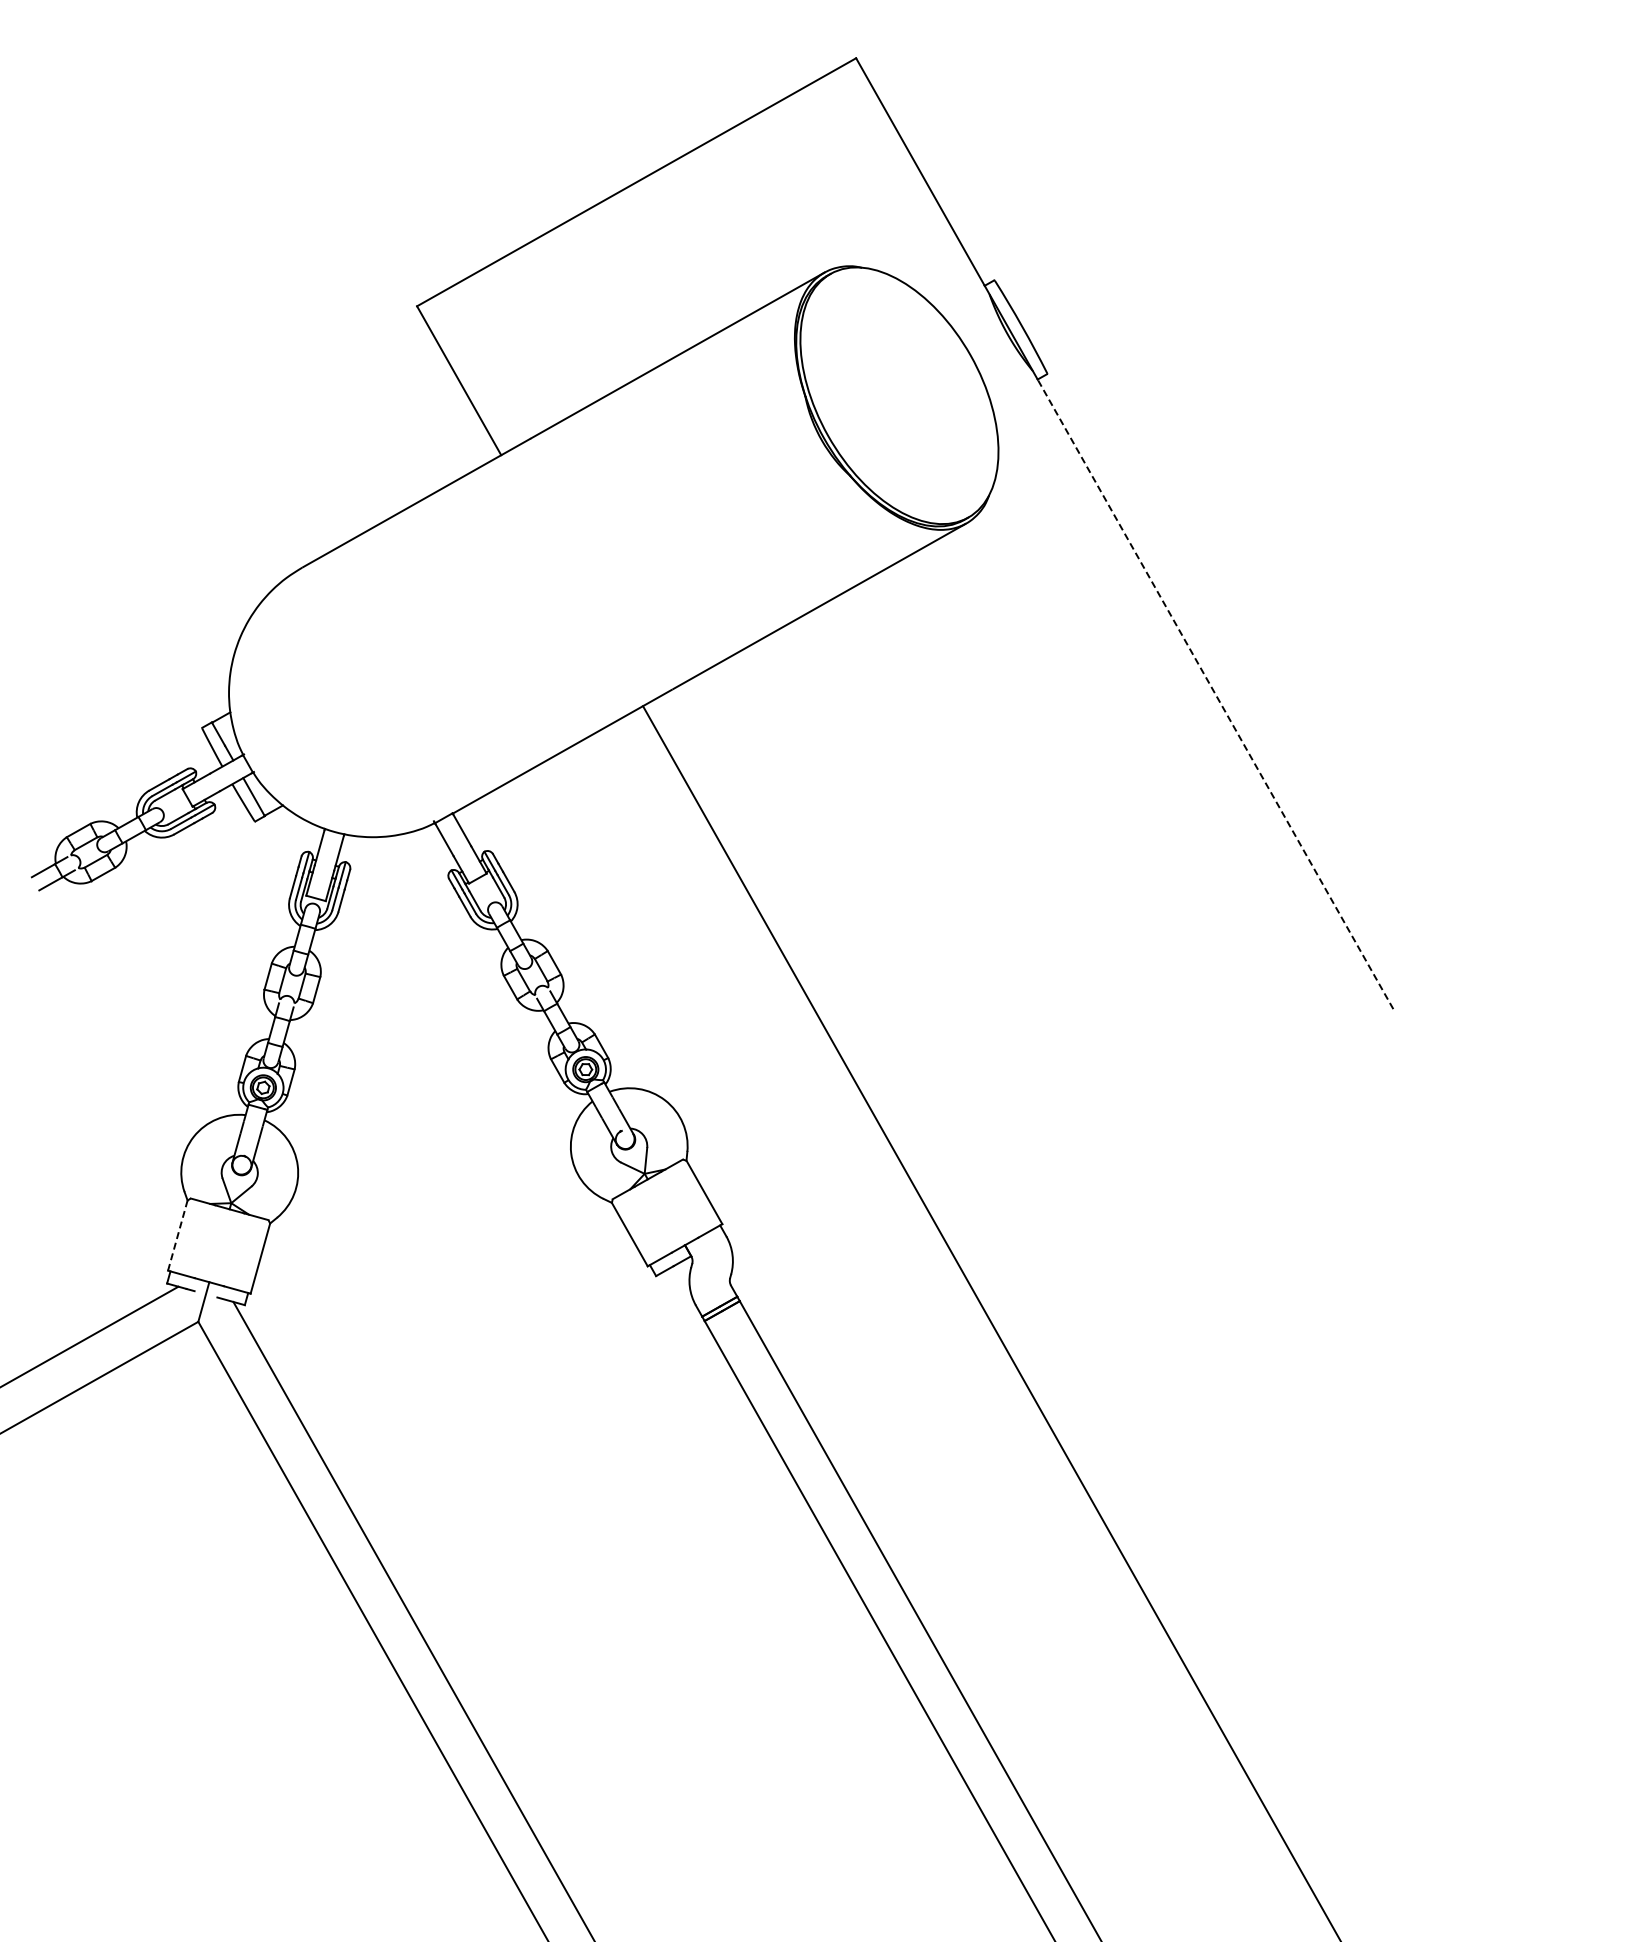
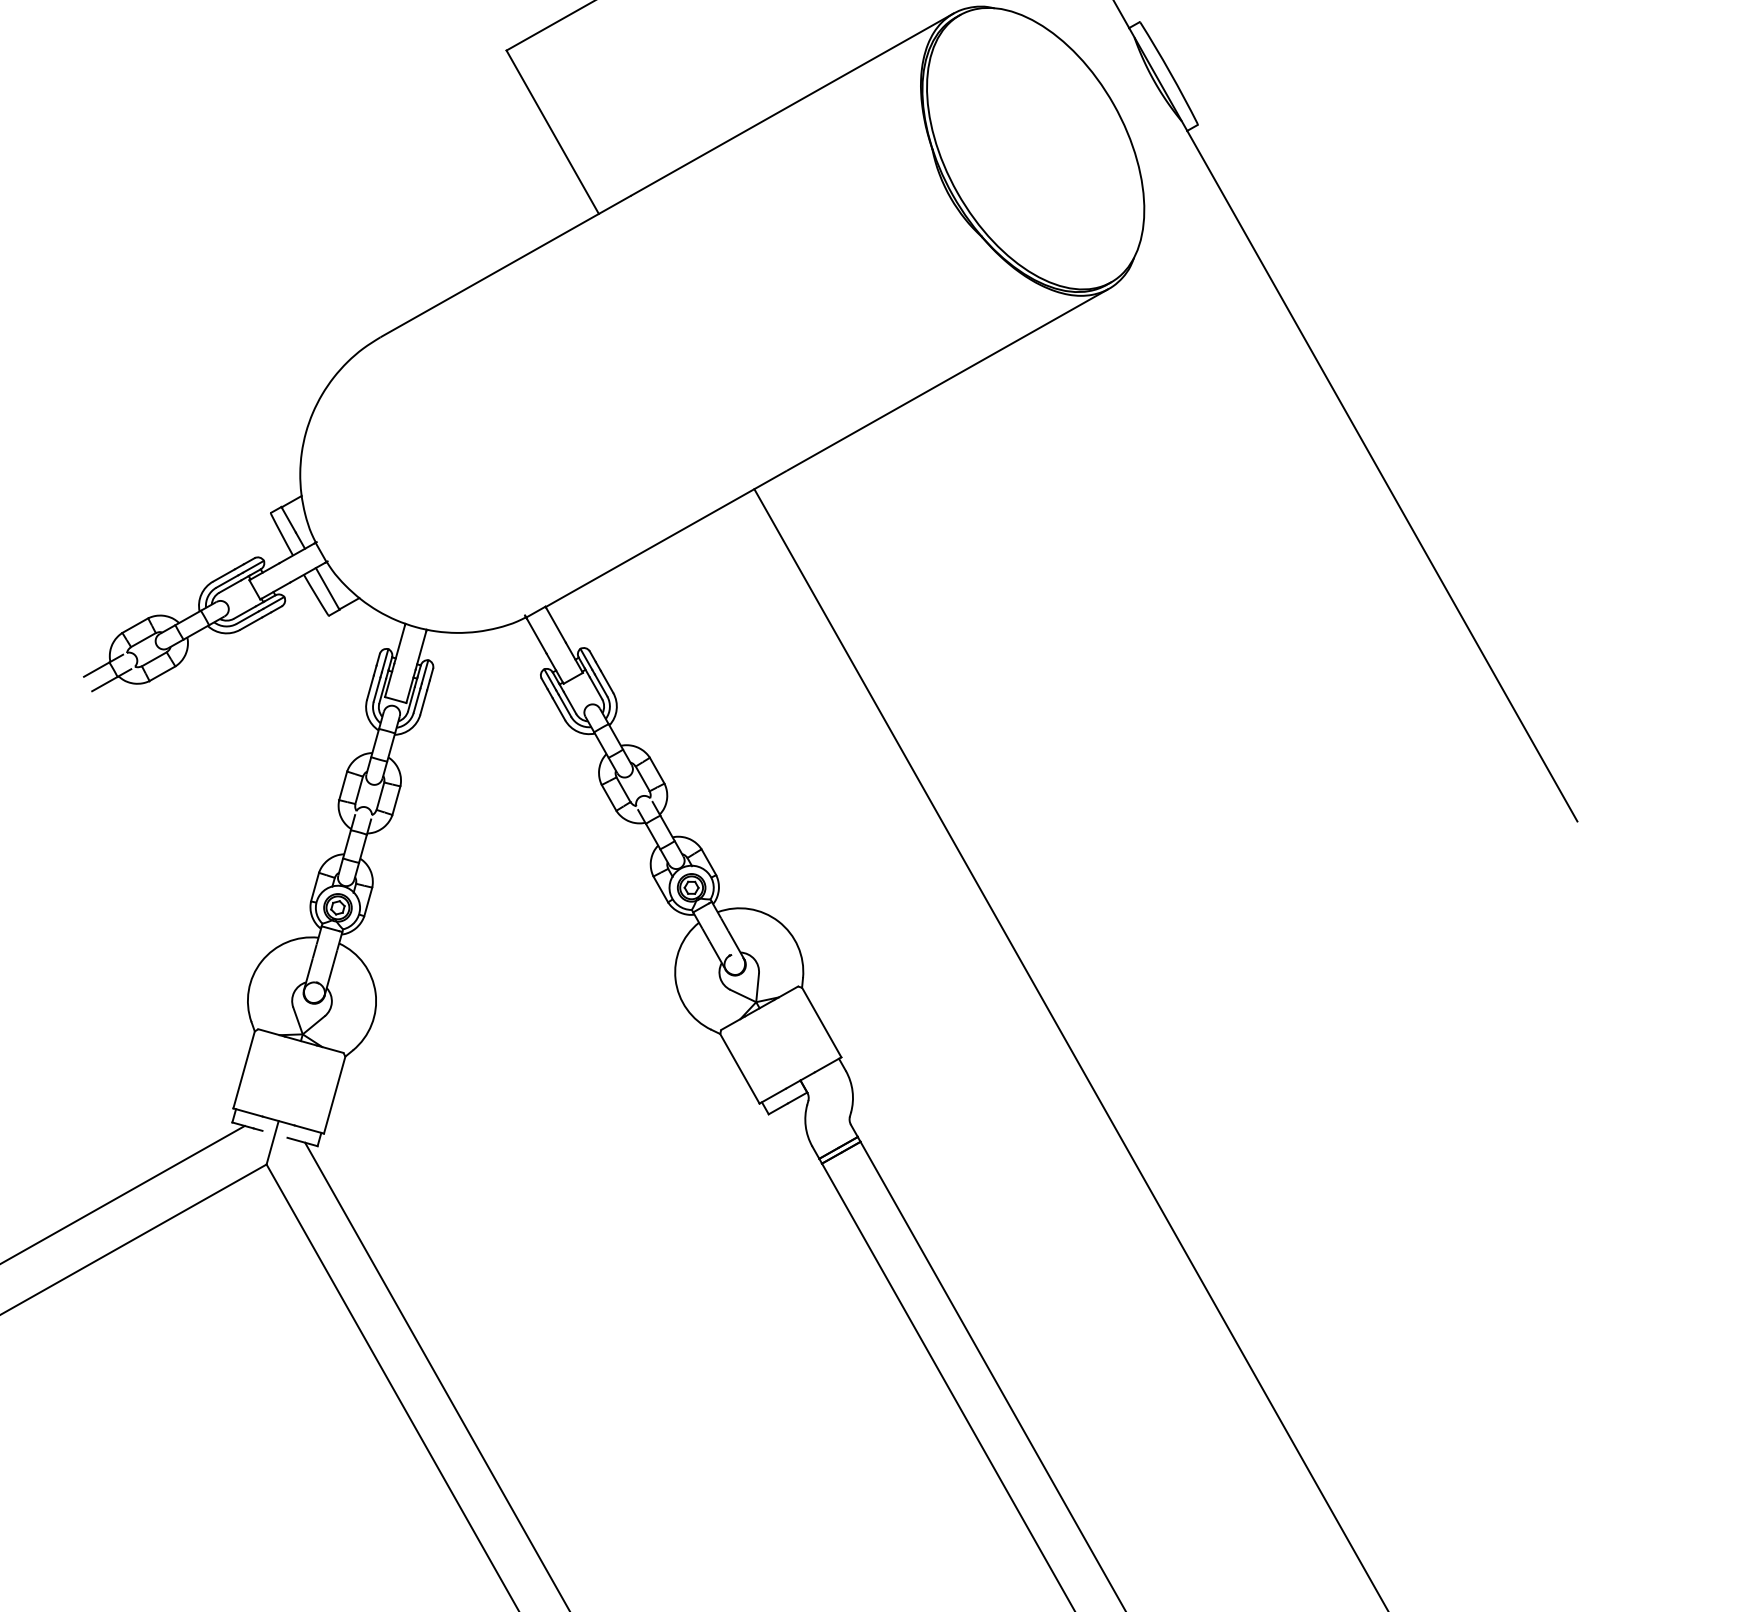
line: (1215, 694) -> (1382, 476), dashed -> solid
line: (177, 1236) -> (243, 1070), dashed -> solid

